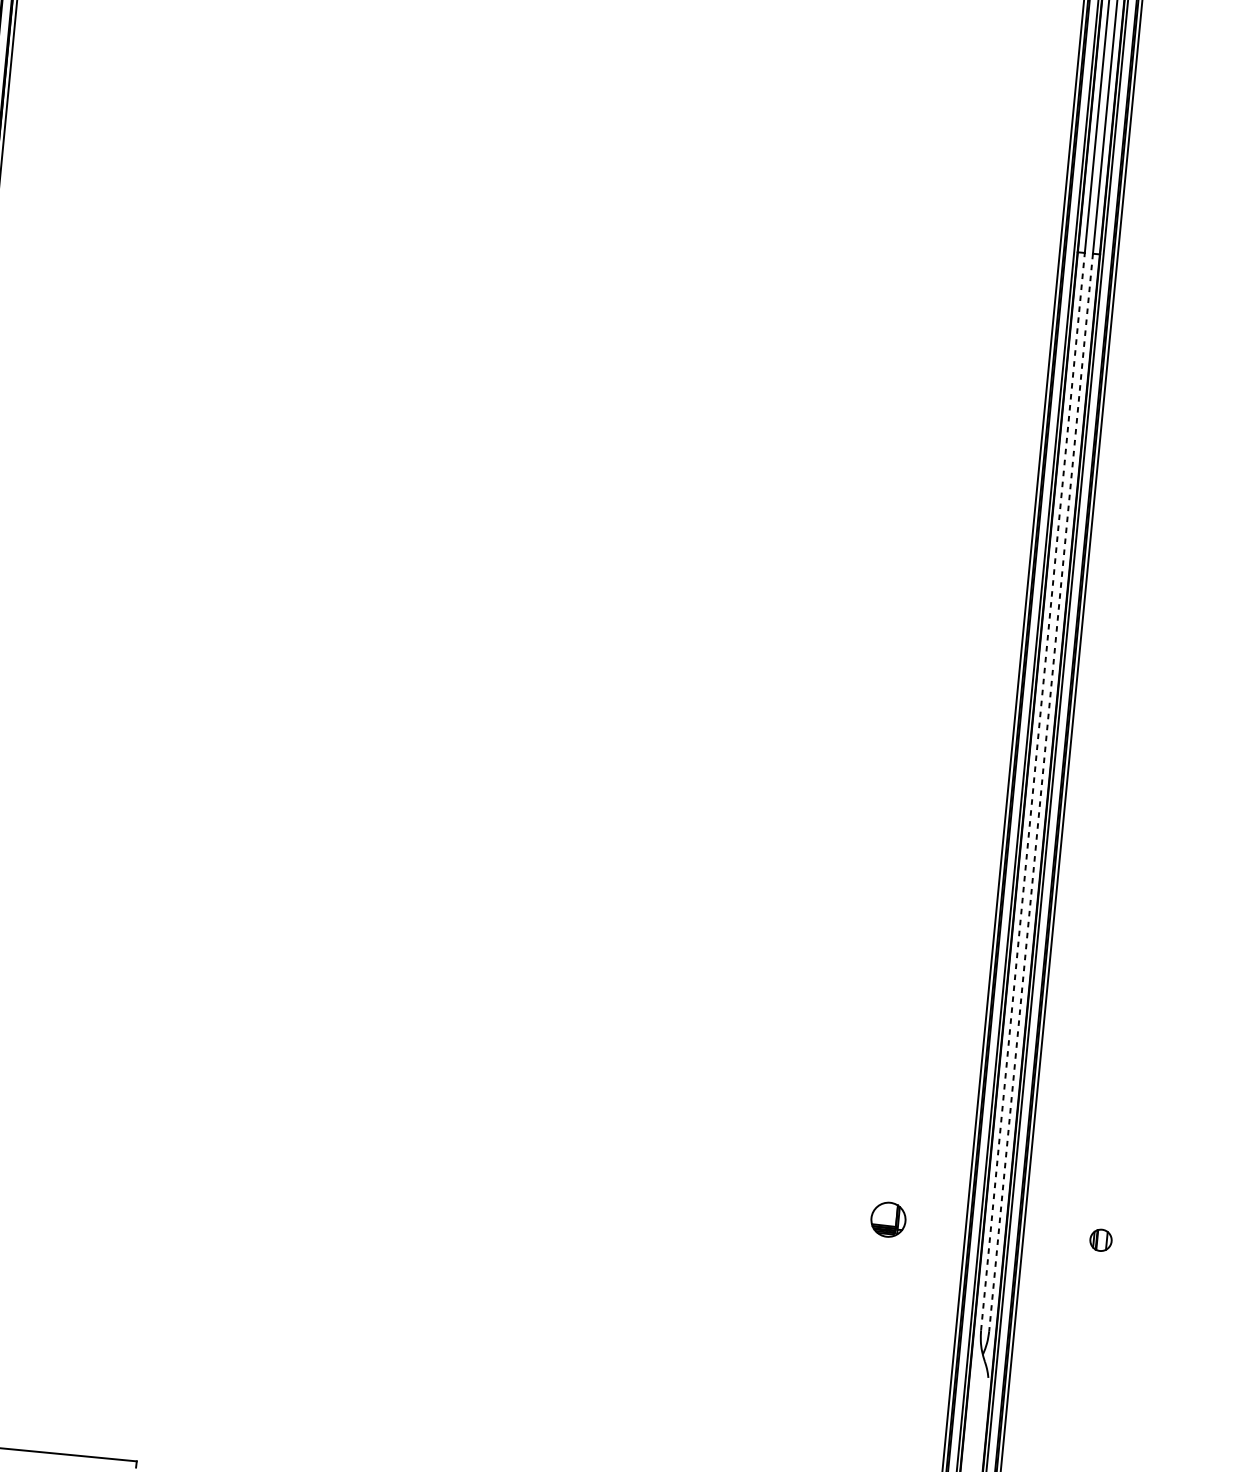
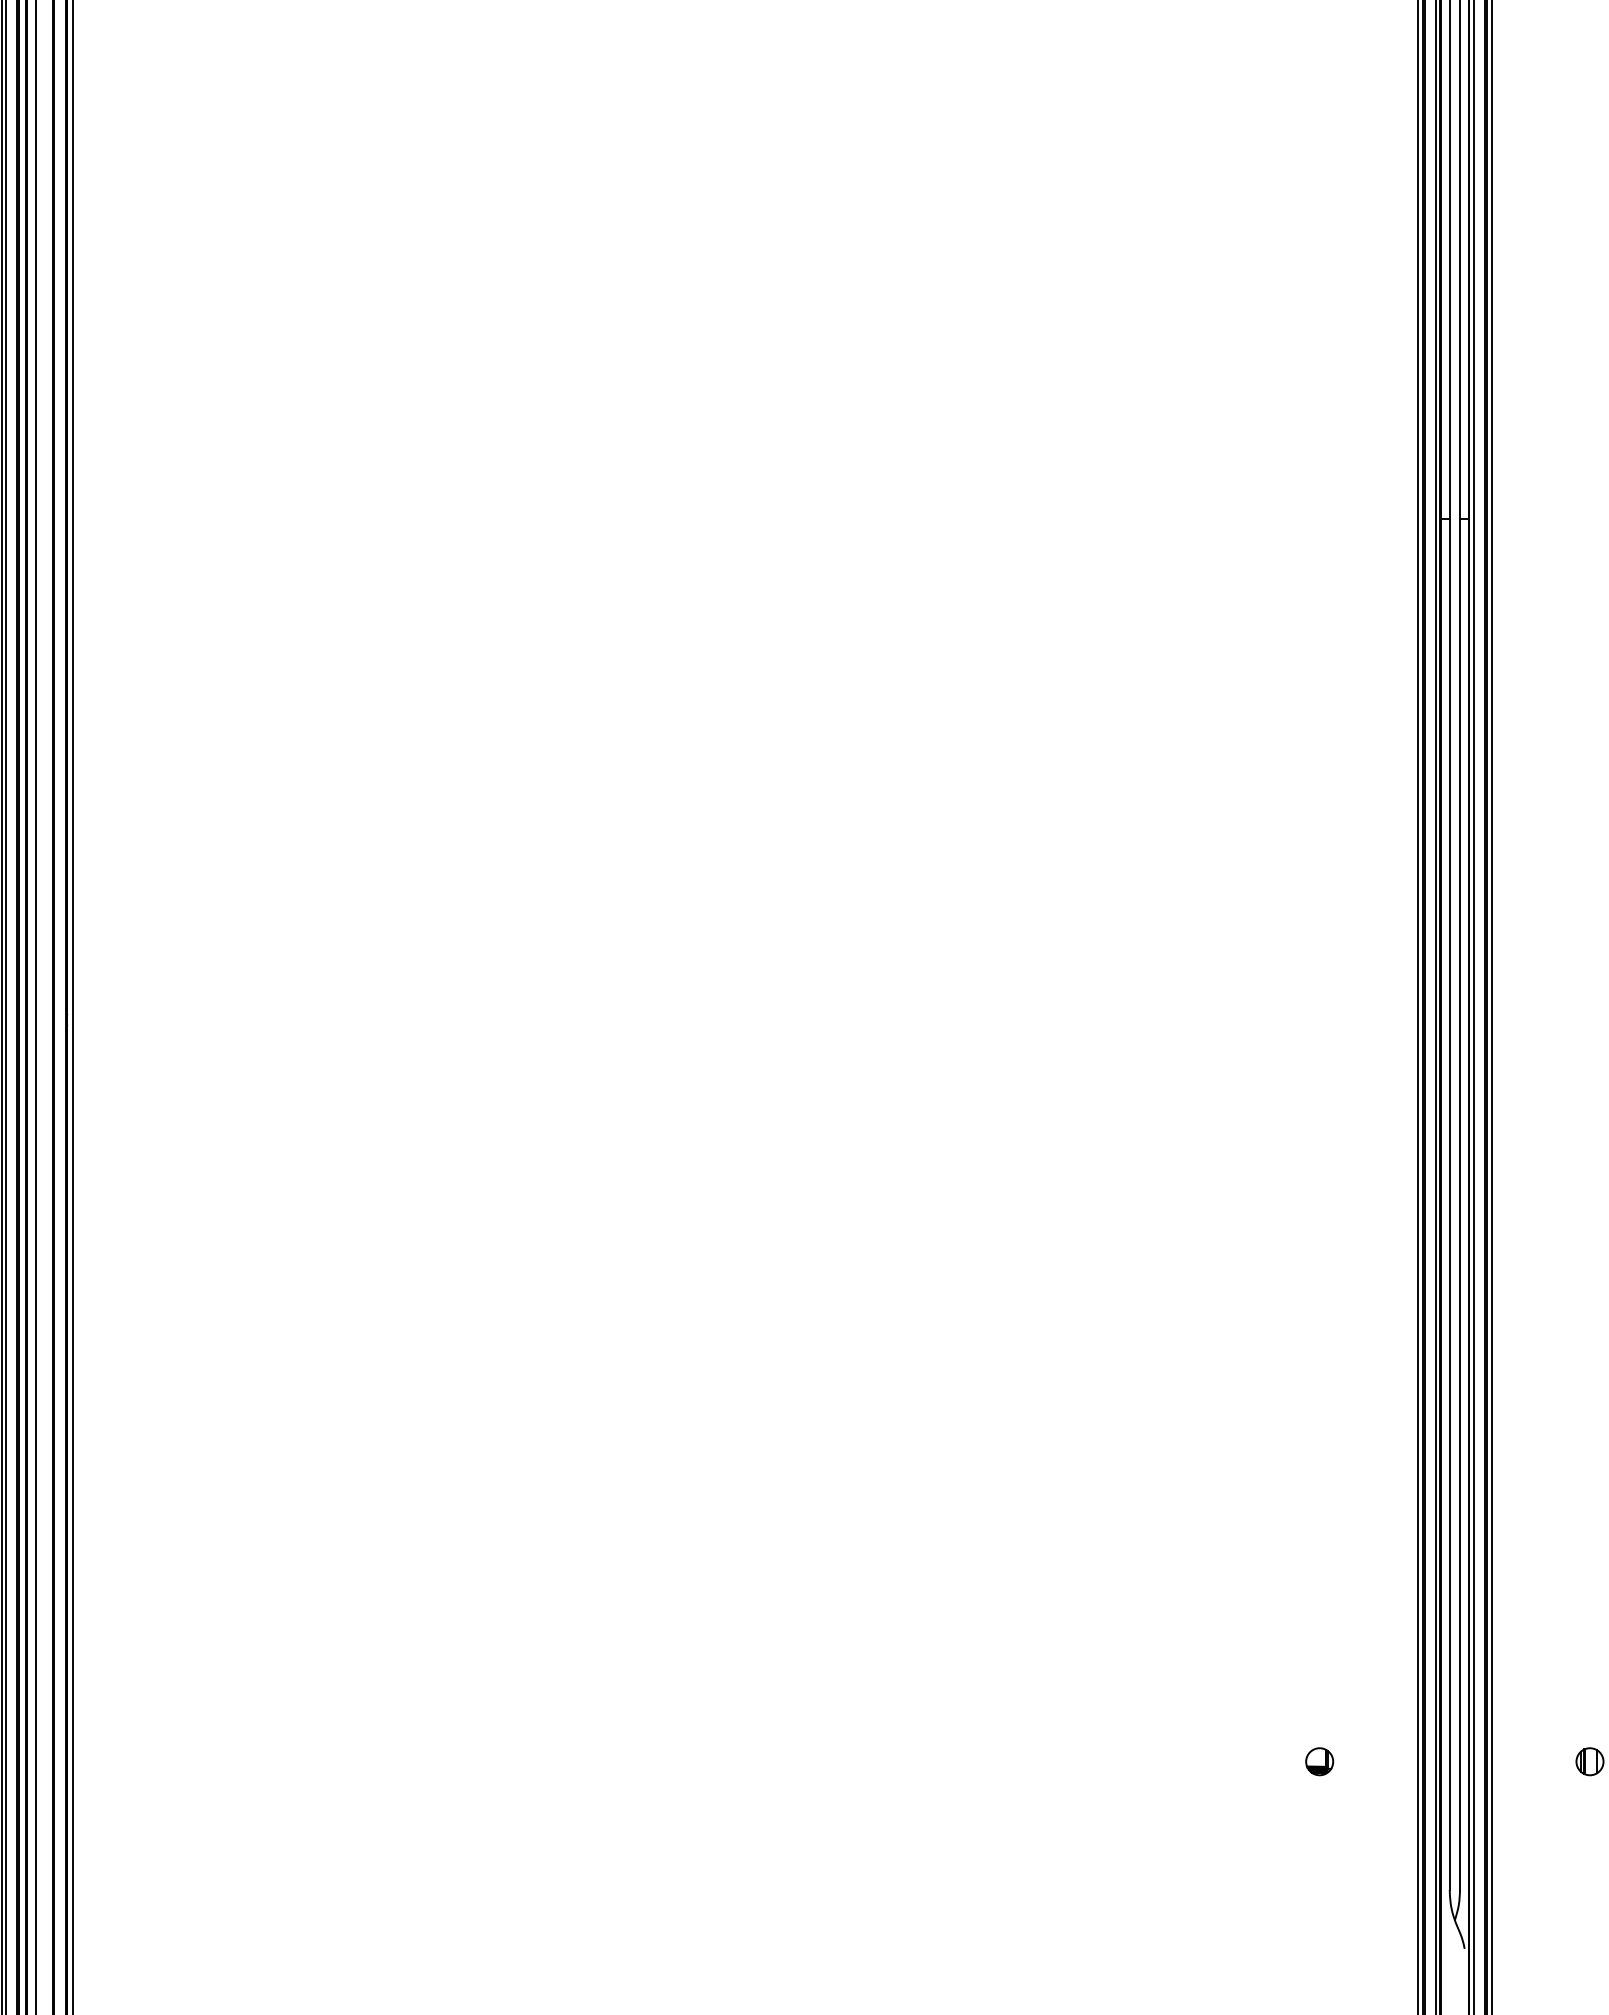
line: (1032, 791) -> (1449, 1204), dashed -> solid
line: (1041, 792) -> (1460, 1204), dashed -> solid
part: (888, 1219) -> (1319, 1761), size x0.62

